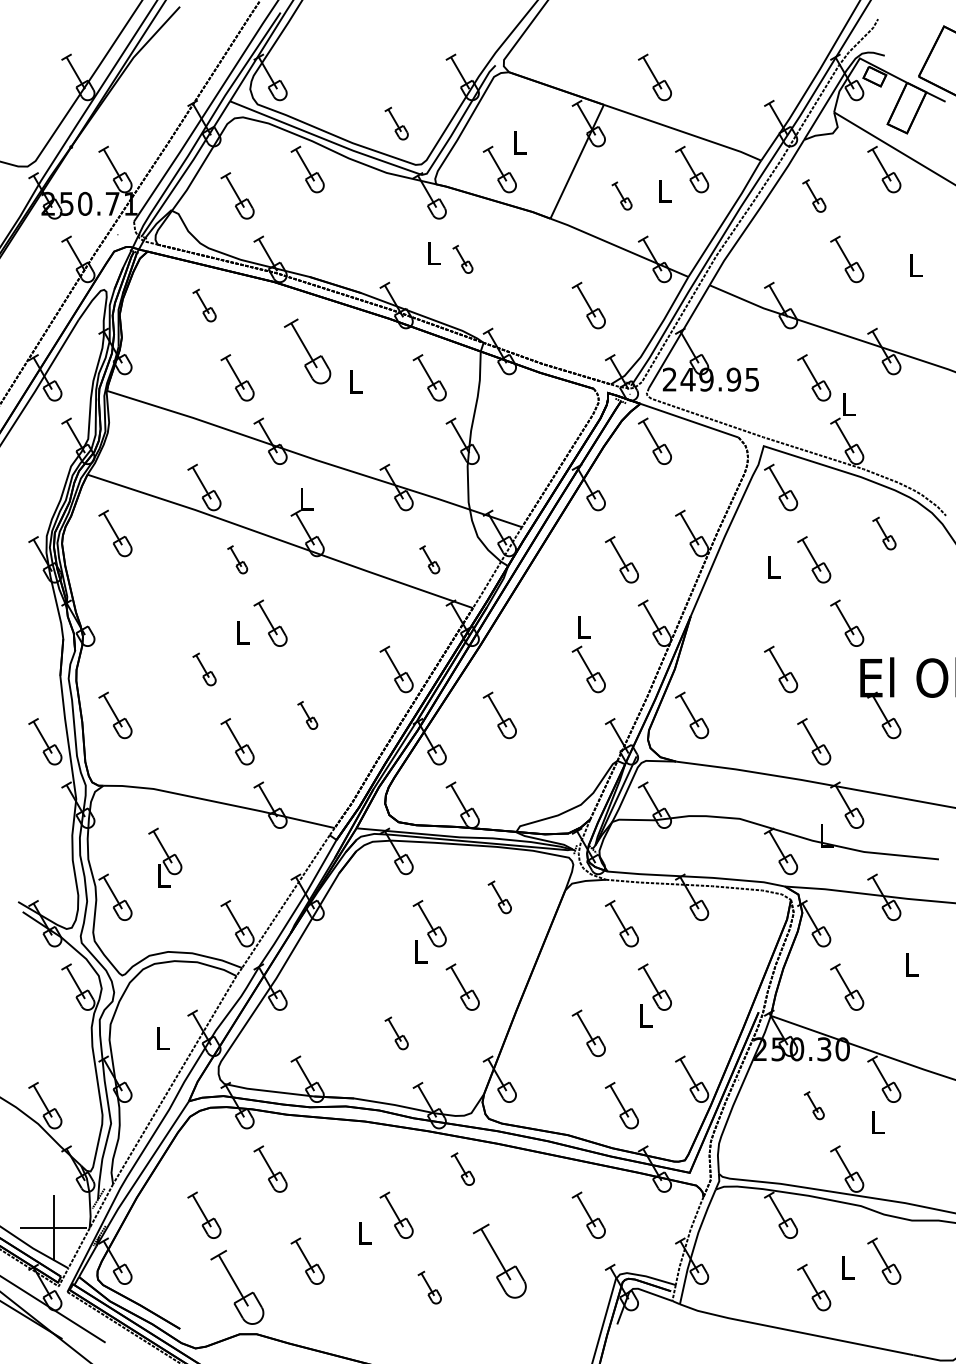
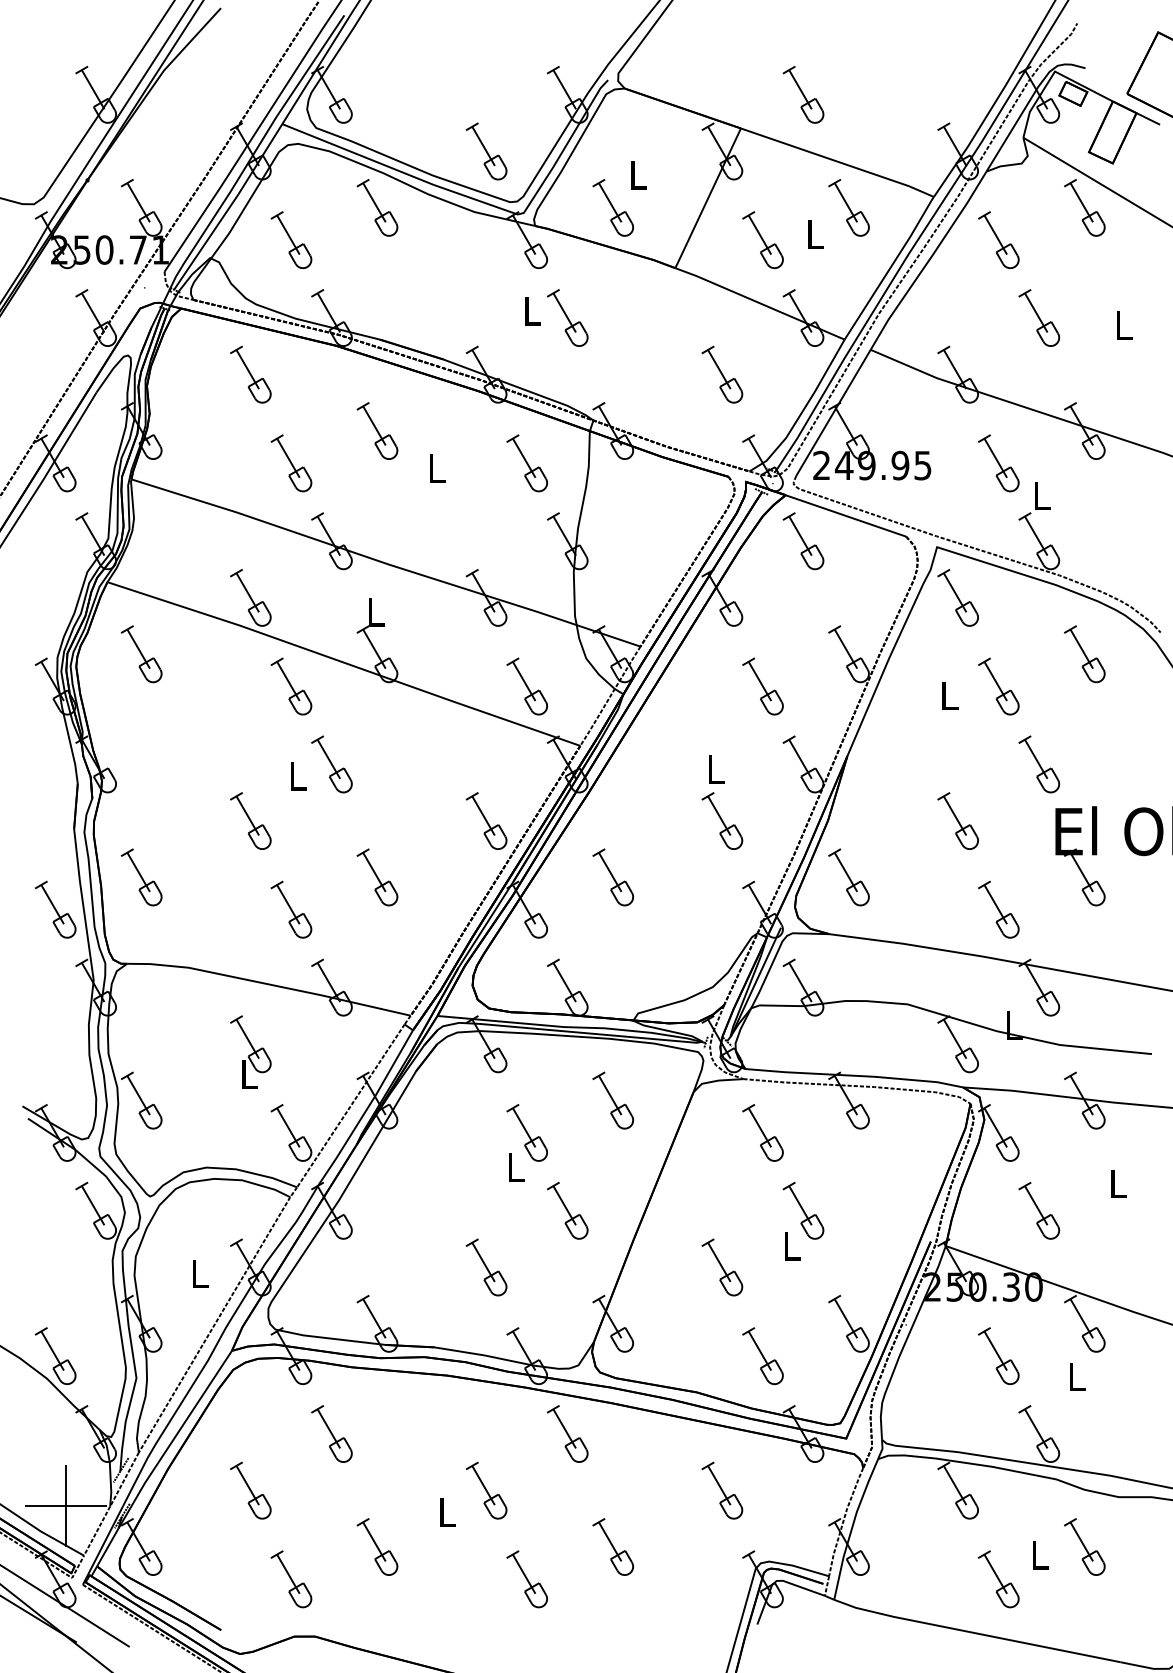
part: (396, 123) -> (486, 151), size x1.43
part: (621, 196) -> (762, 240), size x1.67
part: (813, 196) -> (998, 240), size x1.43
part: (462, 258) -> (567, 317), size x1.67
part: (204, 305) -> (250, 374), size x1.43
part: (307, 351) -> (377, 430), size x0.71
part: (883, 533) -> (1084, 654), size x1.43
part: (237, 559) -> (291, 686), size x1.67
part: (429, 559) -> (526, 686), size x1.67
part: (204, 668) -> (250, 820), size x1.43
part: (307, 715) -> (377, 877), size x1.67
part: (164, 857) -> (250, 1051), moved
part: (499, 897) -> (612, 1100), size x1.43
part: (396, 1033) -> (486, 1267), size x1.43
part: (813, 1105) -> (998, 1355), size x1.67
part: (462, 1168) -> (567, 1433), size x1.43
part: (499, 1260) -> (612, 1546), size x0.62
part: (237, 1287) -> (291, 1579), size x0.62
part: (429, 1287) -> (526, 1579), size x1.43

